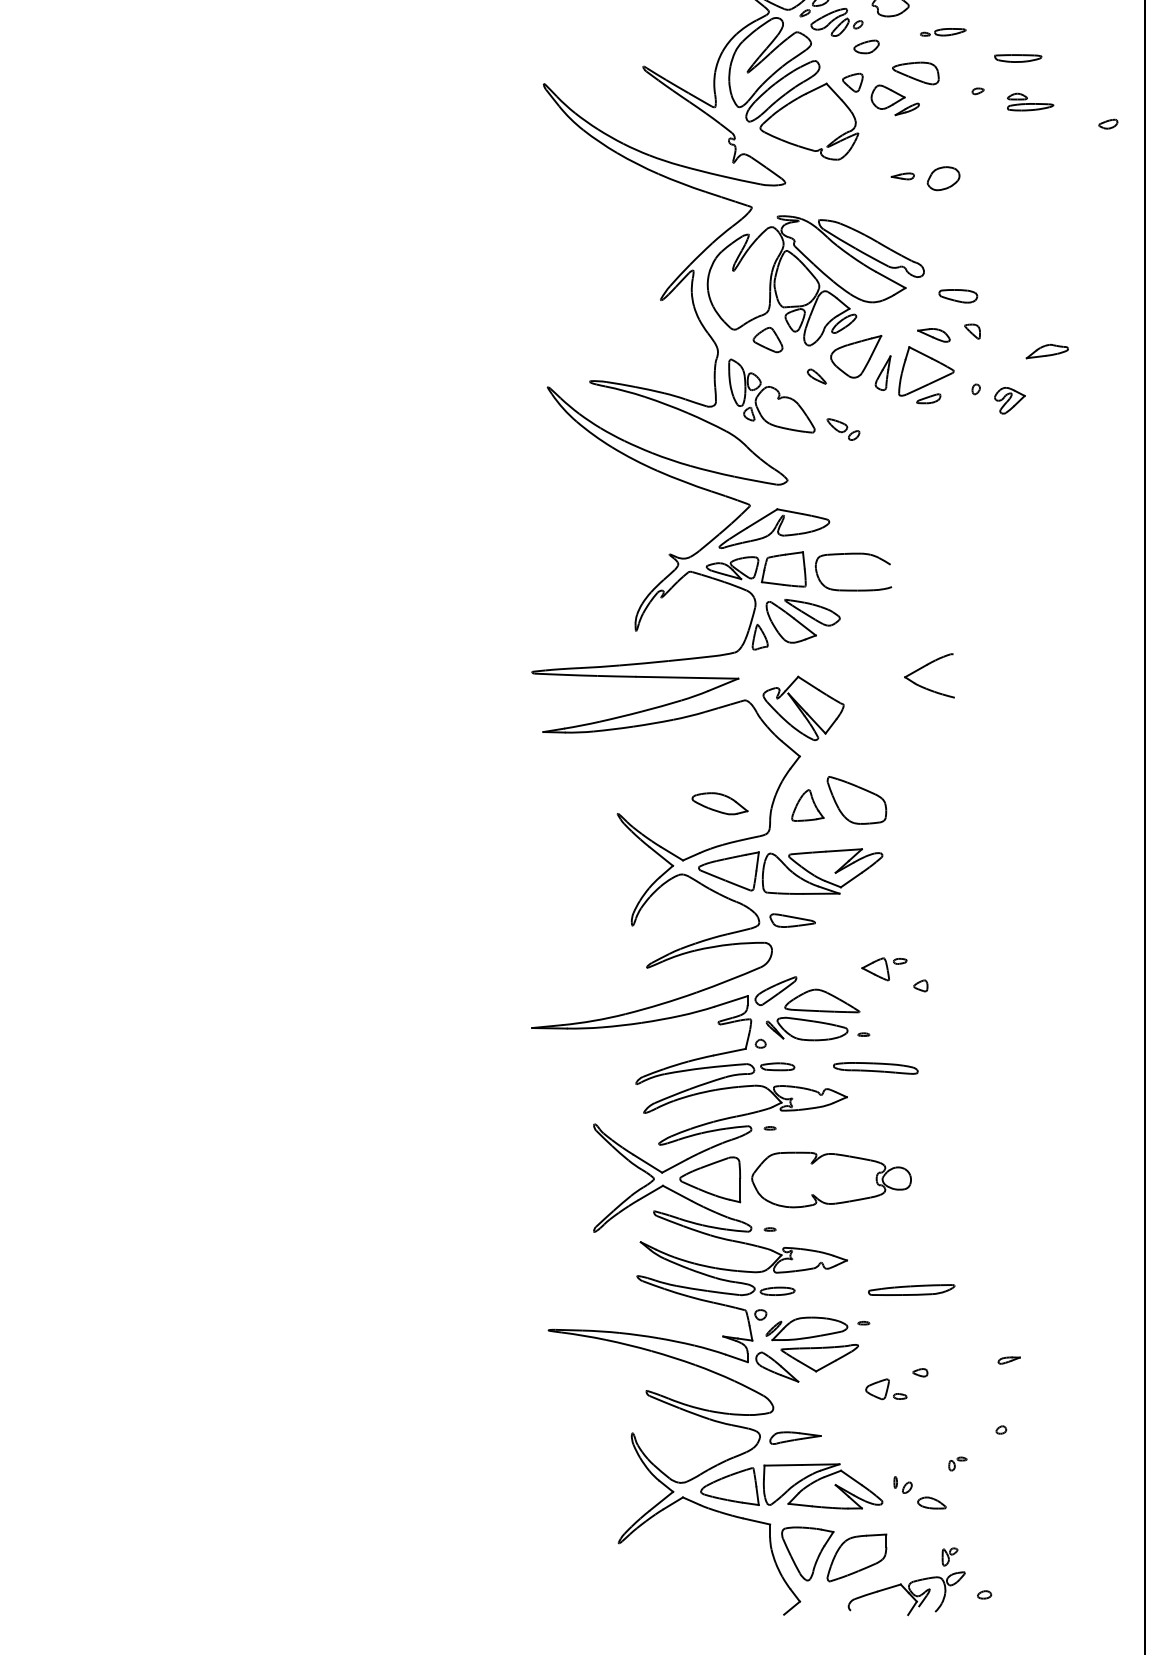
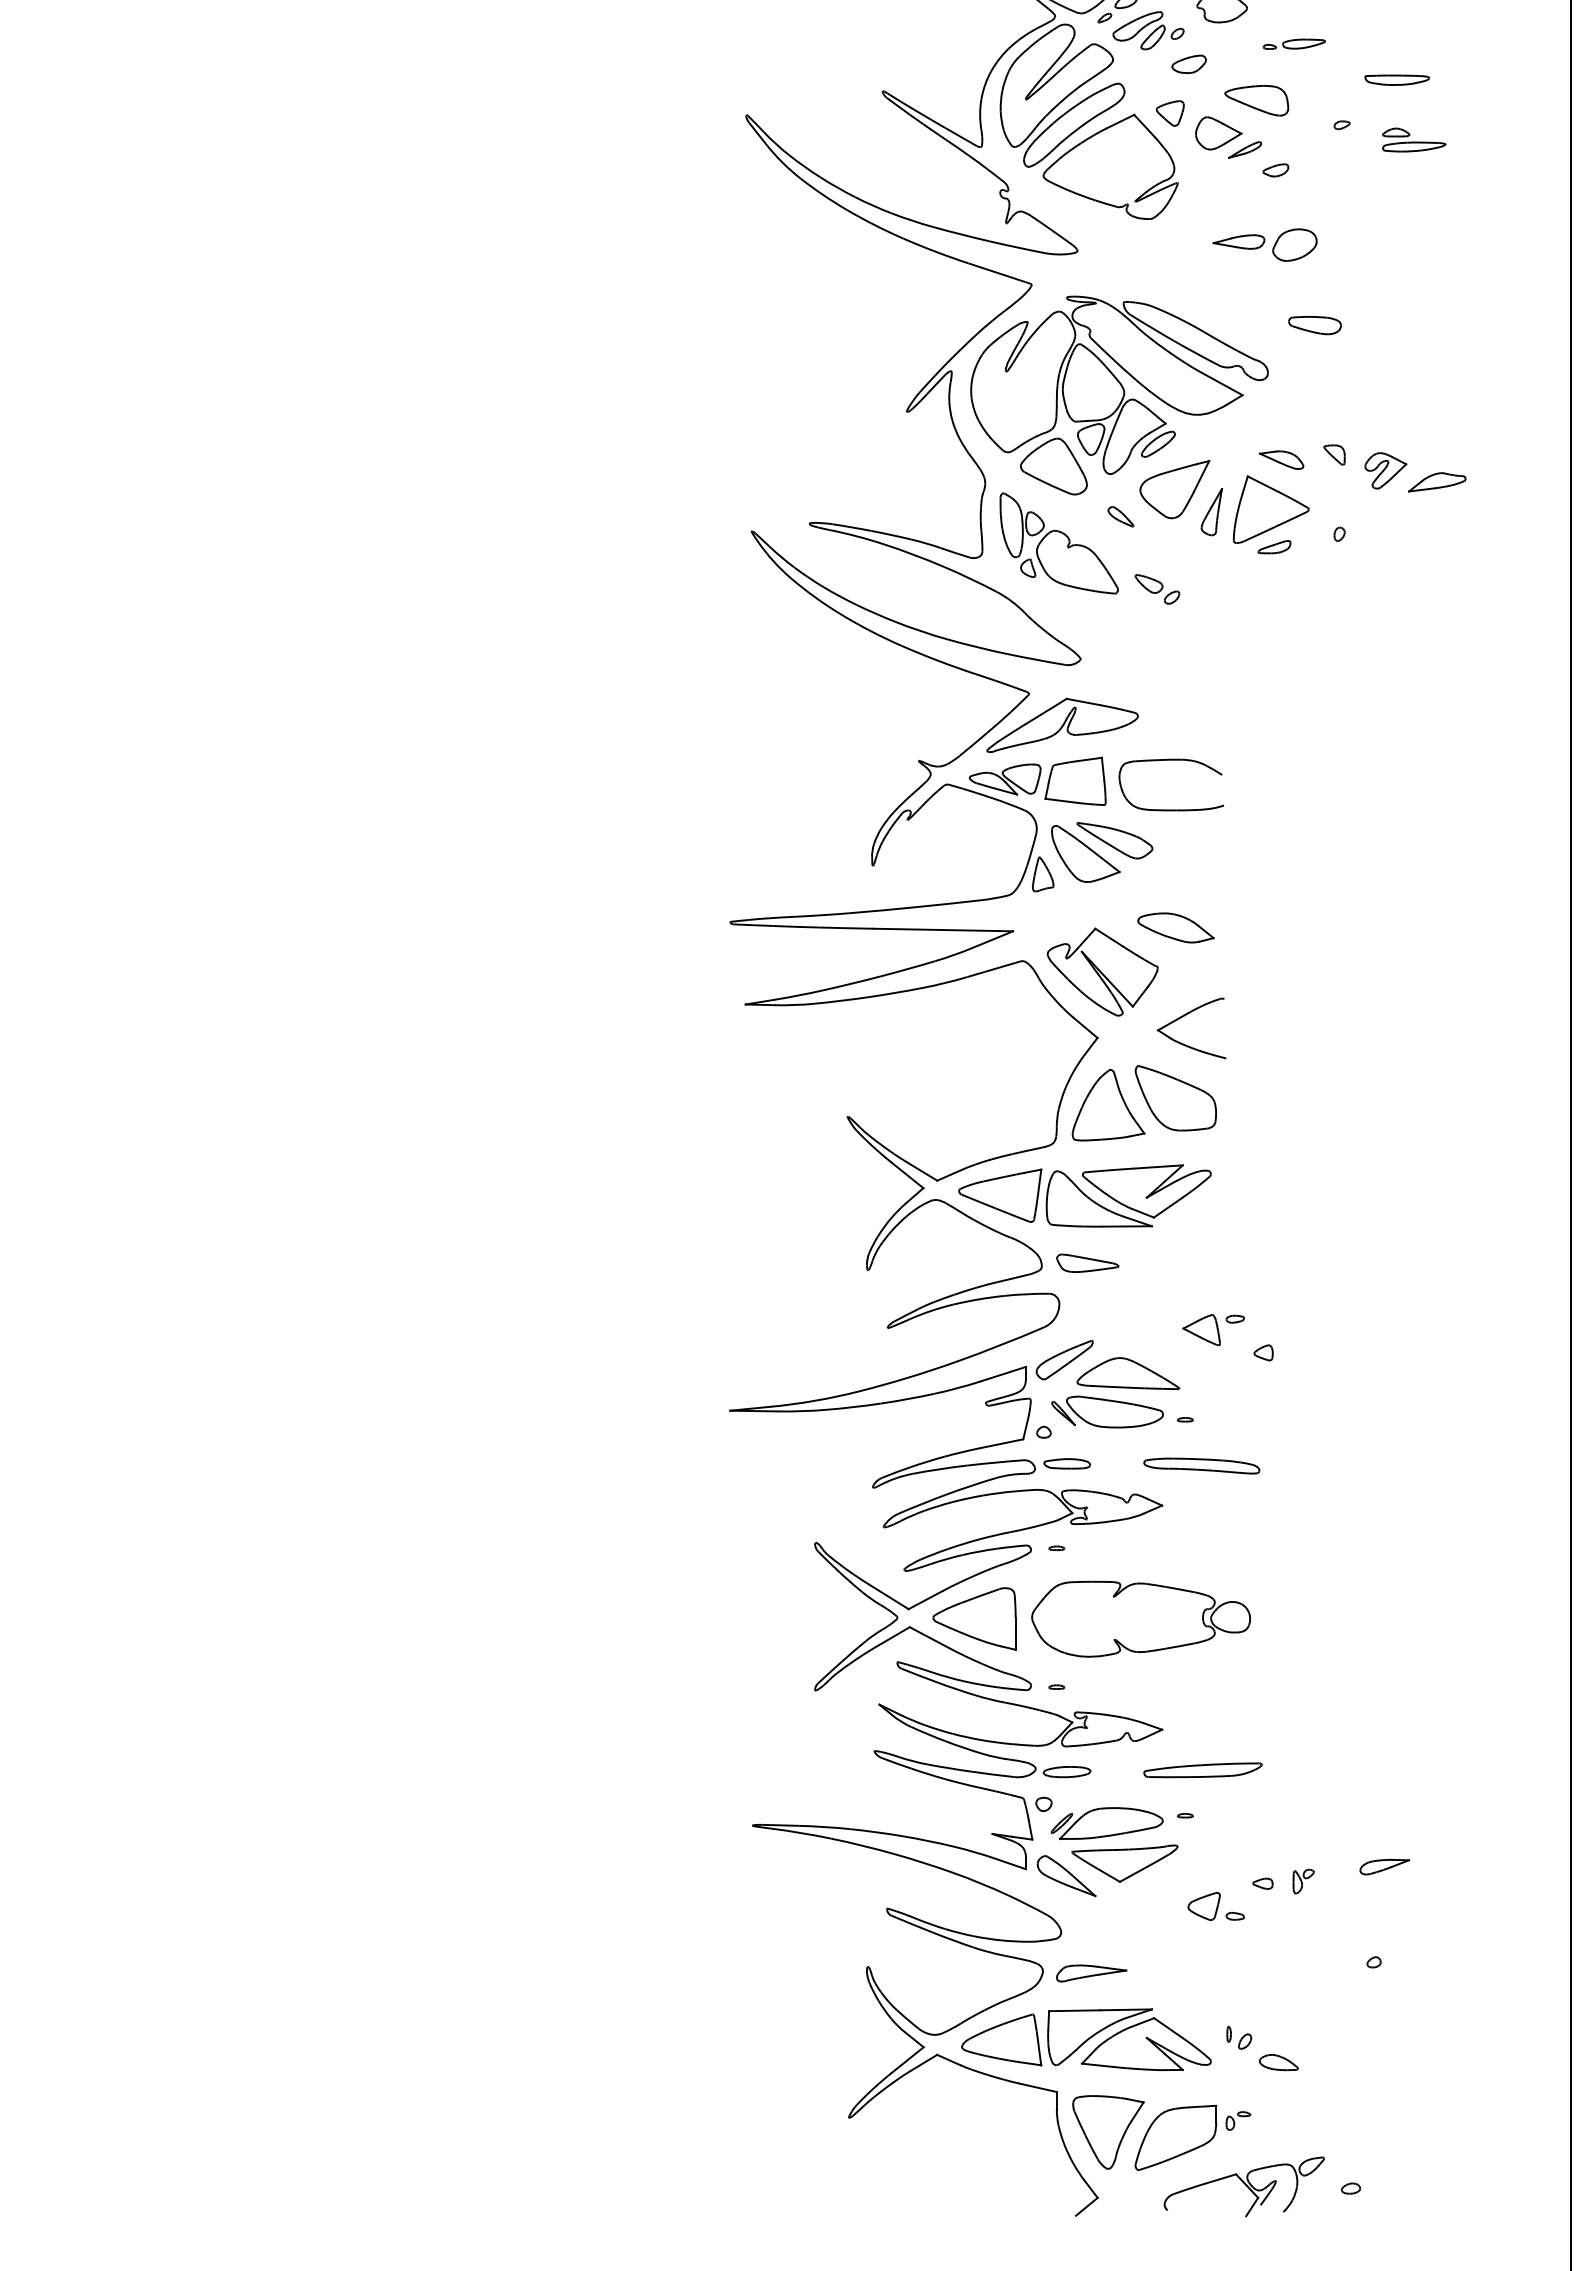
part: (1108, 124) -> (1275, 170), moved
part: (902, 176) -> (1238, 241), size x1.67
part: (957, 296) -> (1314, 325), moved
part: (767, 339) -> (1053, 466), size x1.67
part: (1009, 400) -> (1385, 470), moved
part: (924, 667) -> (1184, 1016), moved
part: (719, 803) -> (1175, 927), moved
part: (807, 805) -> (1108, 1105), size x1.67
part: (911, 1290) -> (1202, 1770), moved
part: (1008, 1360) -> (1384, 1866), size x1.67
part: (957, 1463) -> (1238, 2120), moved
part: (949, 1556) -> (1303, 1881), moved

